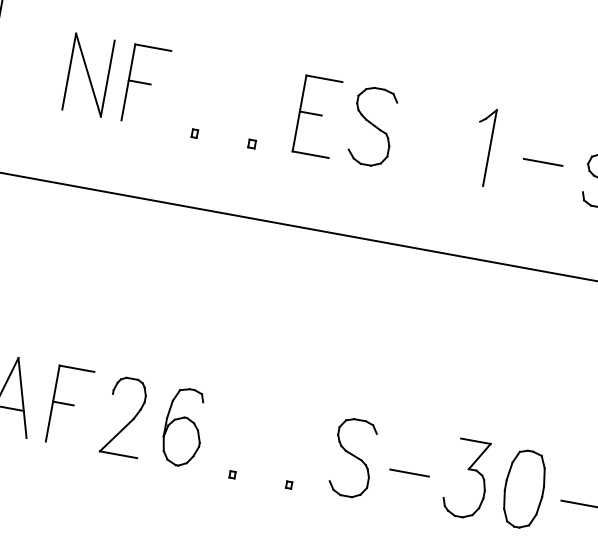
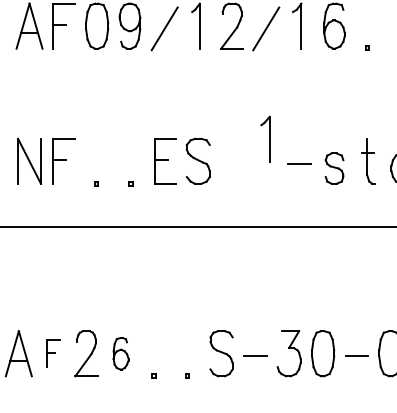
part: (483, 145) -> (265, 138), moved
part: (70, 406) -> (53, 353), size x0.6
part: (182, 426) -> (120, 353), size x0.7

